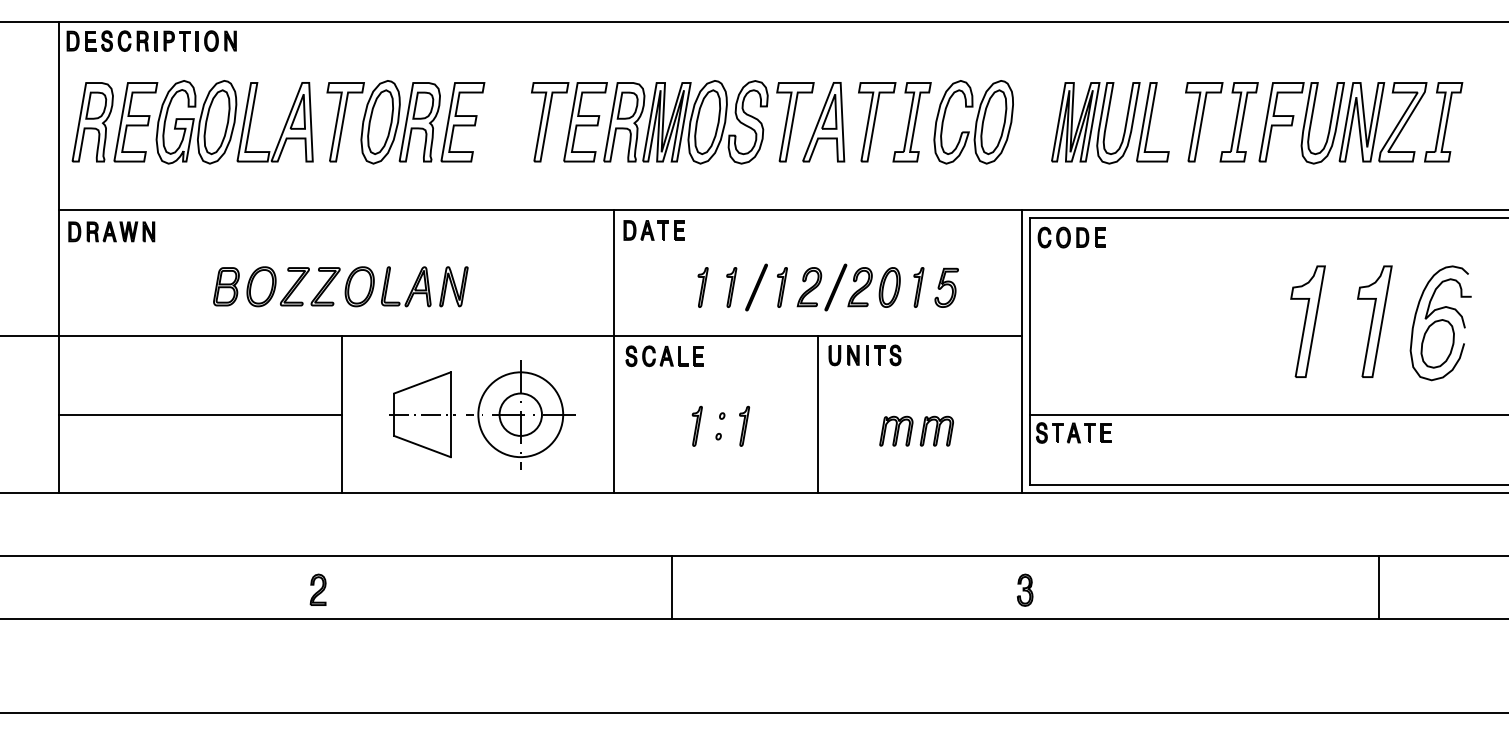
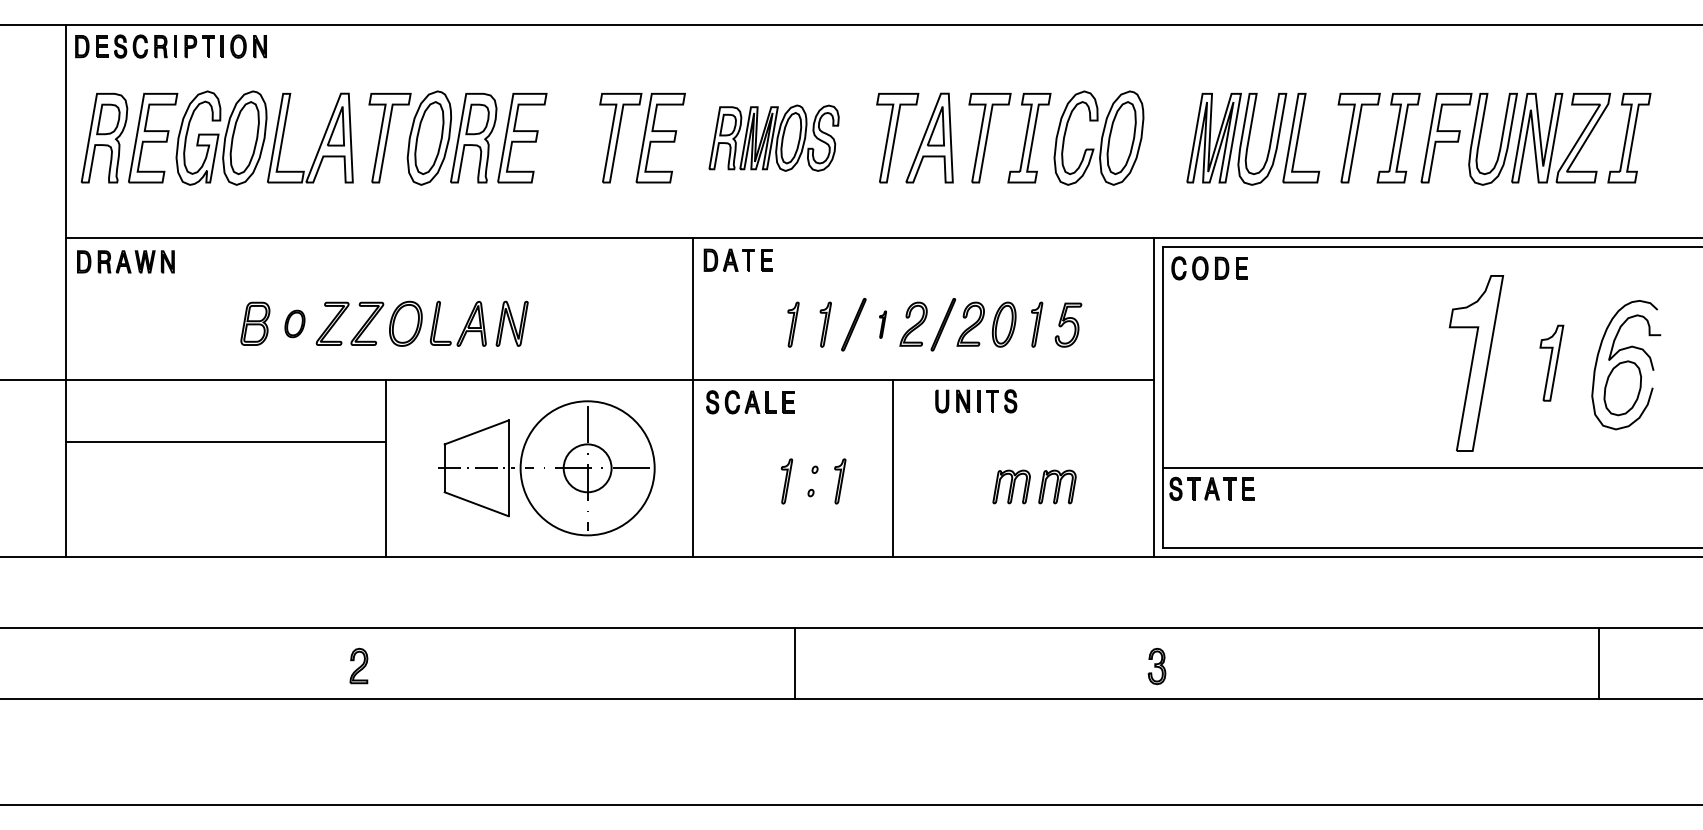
part: (685, 122) -> (773, 138), size x0.7
part: (261, 286) -> (294, 323), size x0.6
part: (782, 287) -> (883, 324), size x0.6
part: (1307, 321) -> (1475, 363), size x1.4
part: (1374, 321) -> (1551, 363), size x0.6
line: (200, 414) -> (226, 442), moved
circle: (520, 414) -> (587, 468), size x1.4
line: (818, 414) -> (893, 468), moved
line: (671, 587) -> (795, 663), moved
line: (1378, 587) -> (1598, 663), moved

